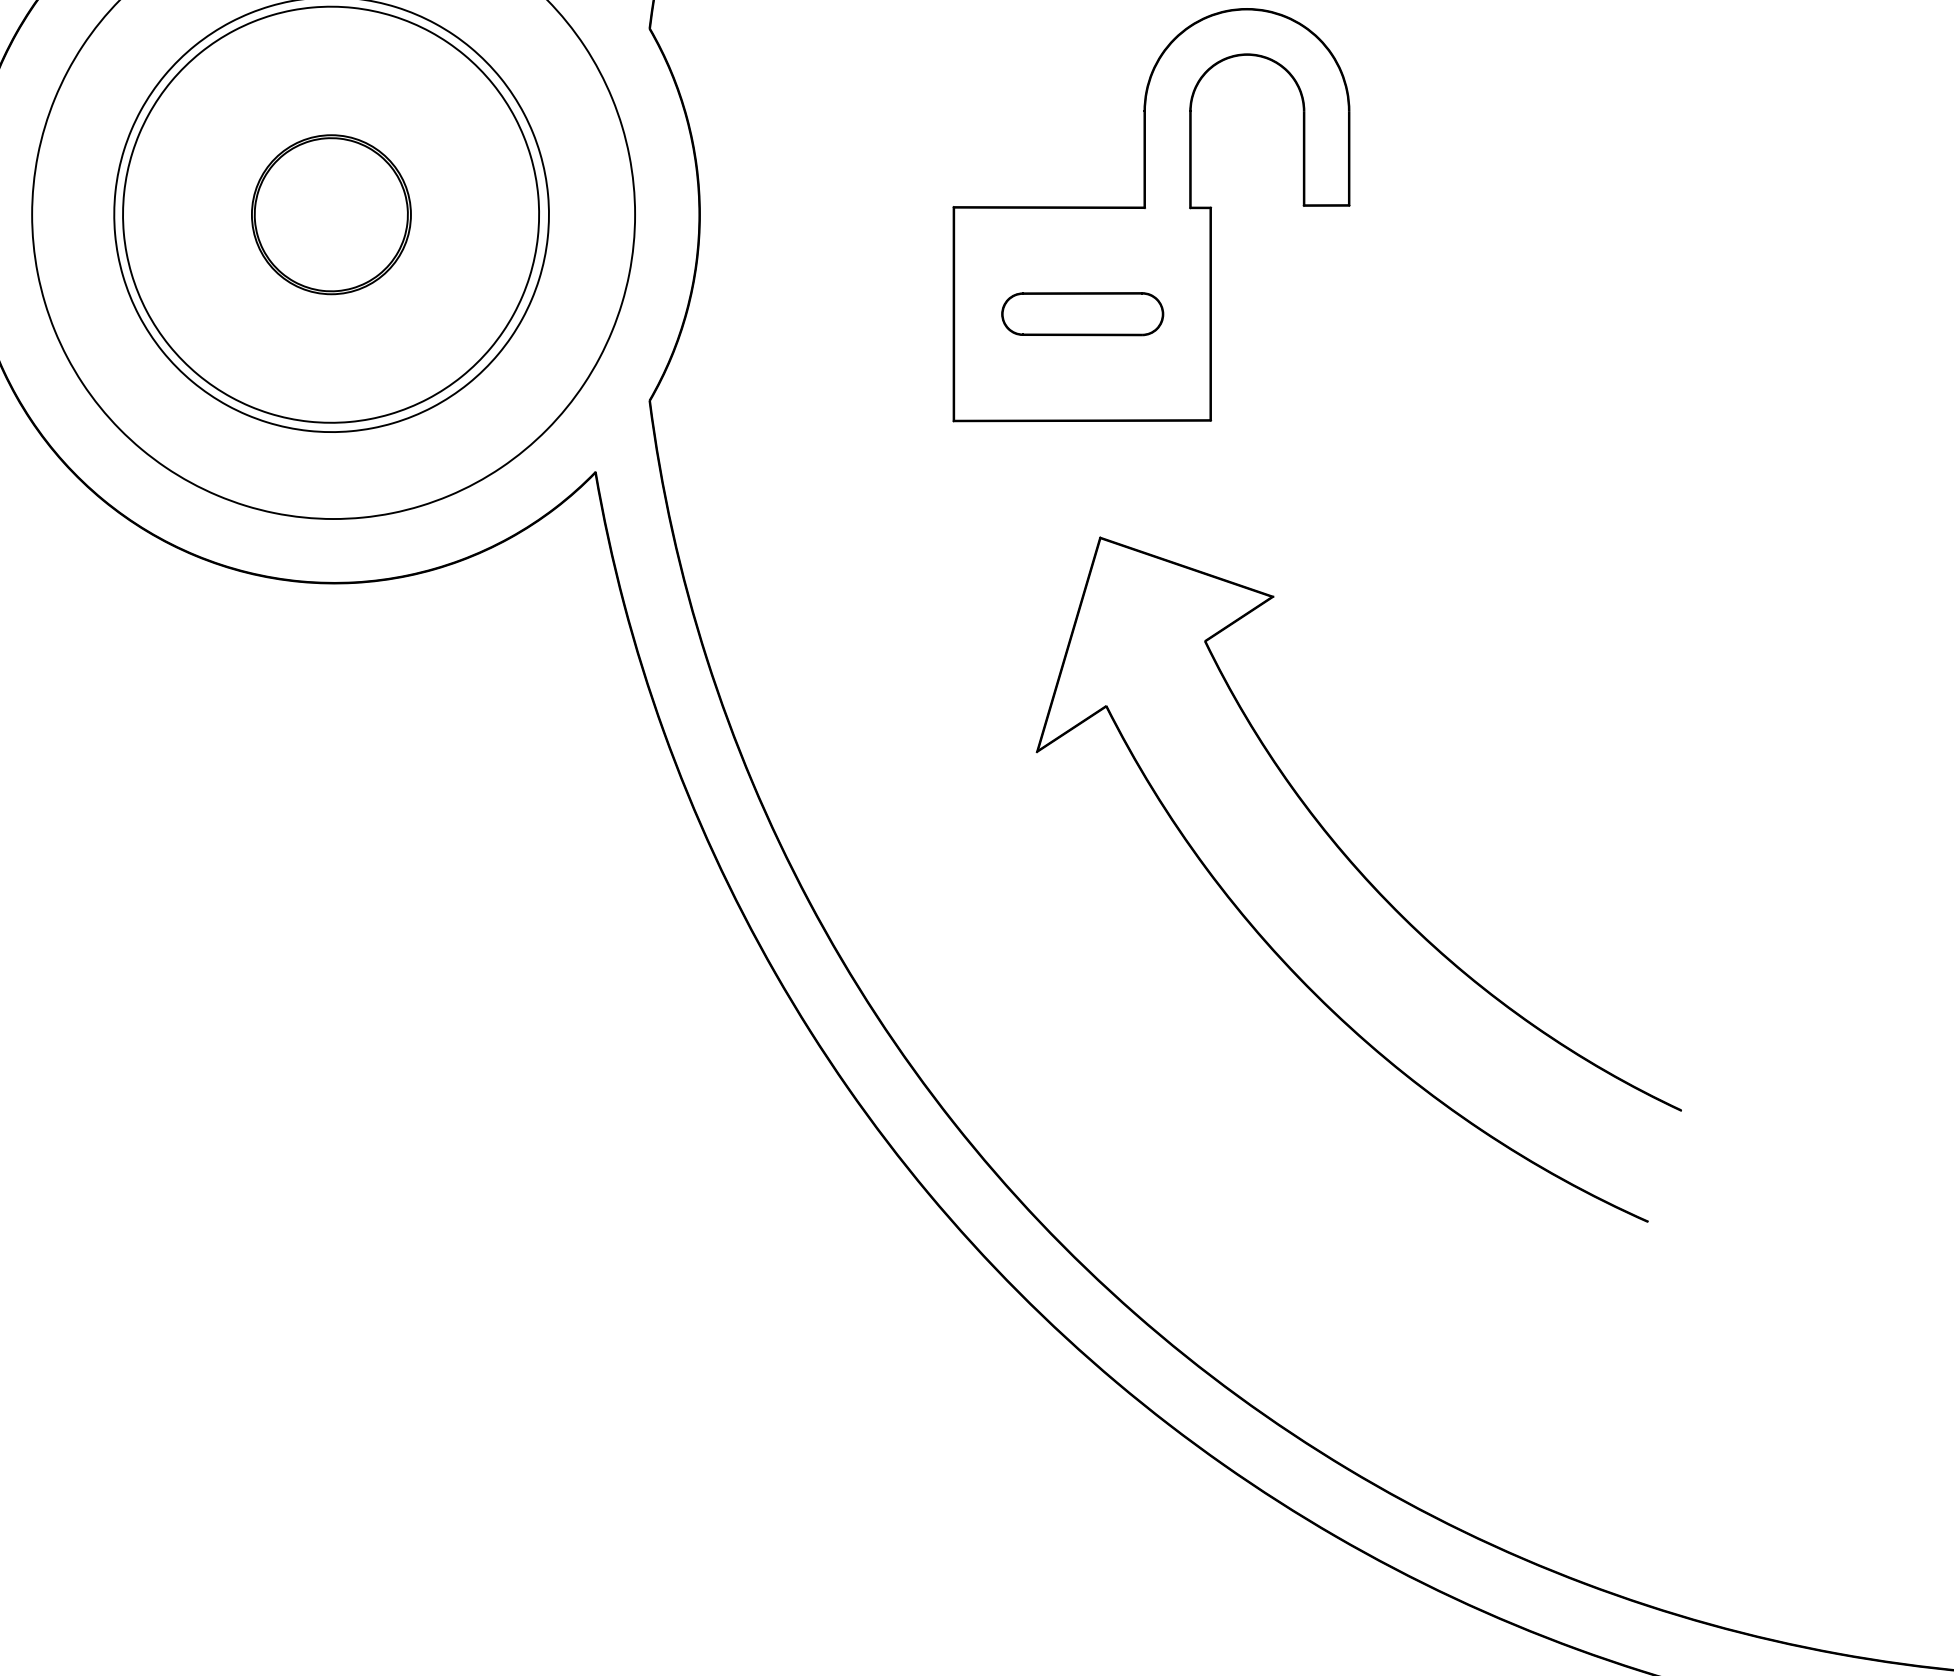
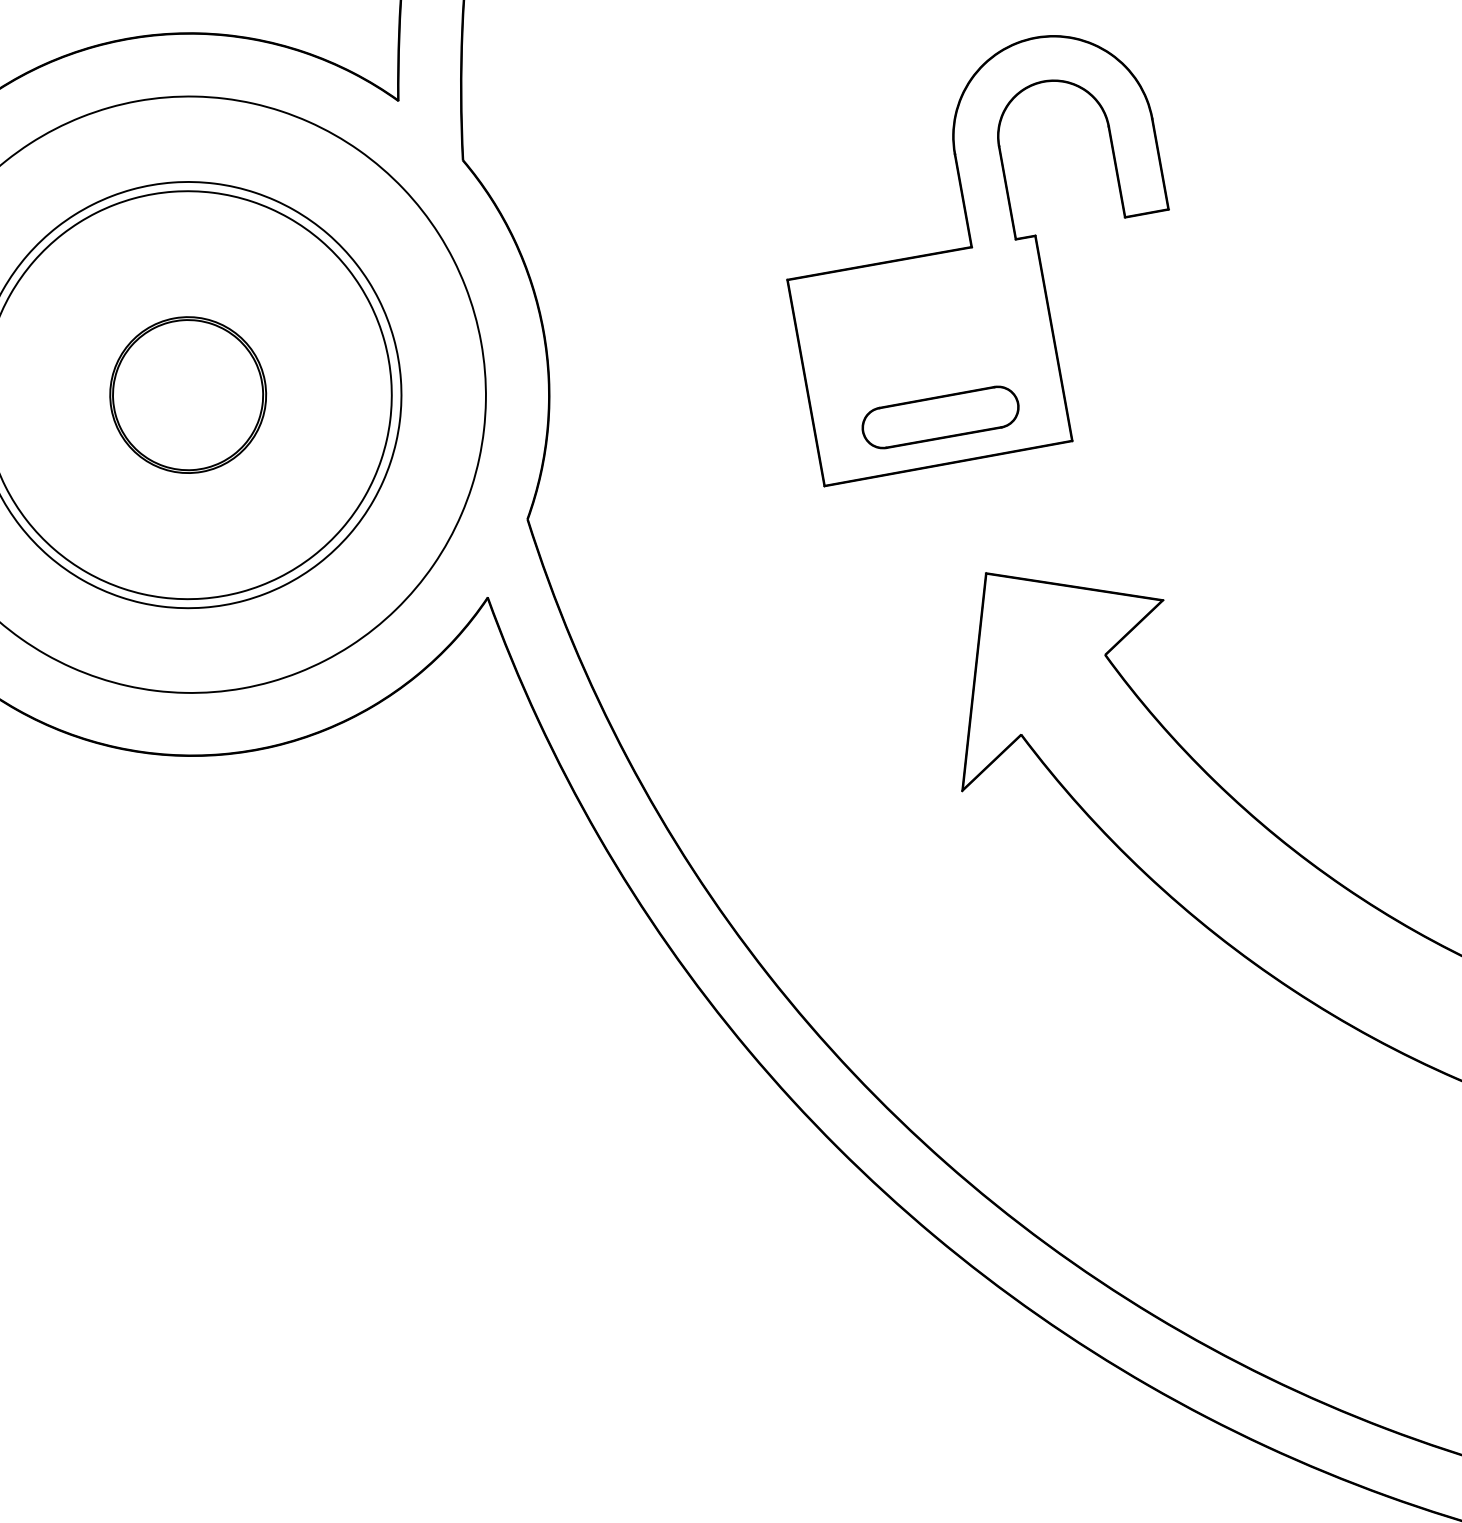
part: (1082, 314) -> (940, 417), moved

